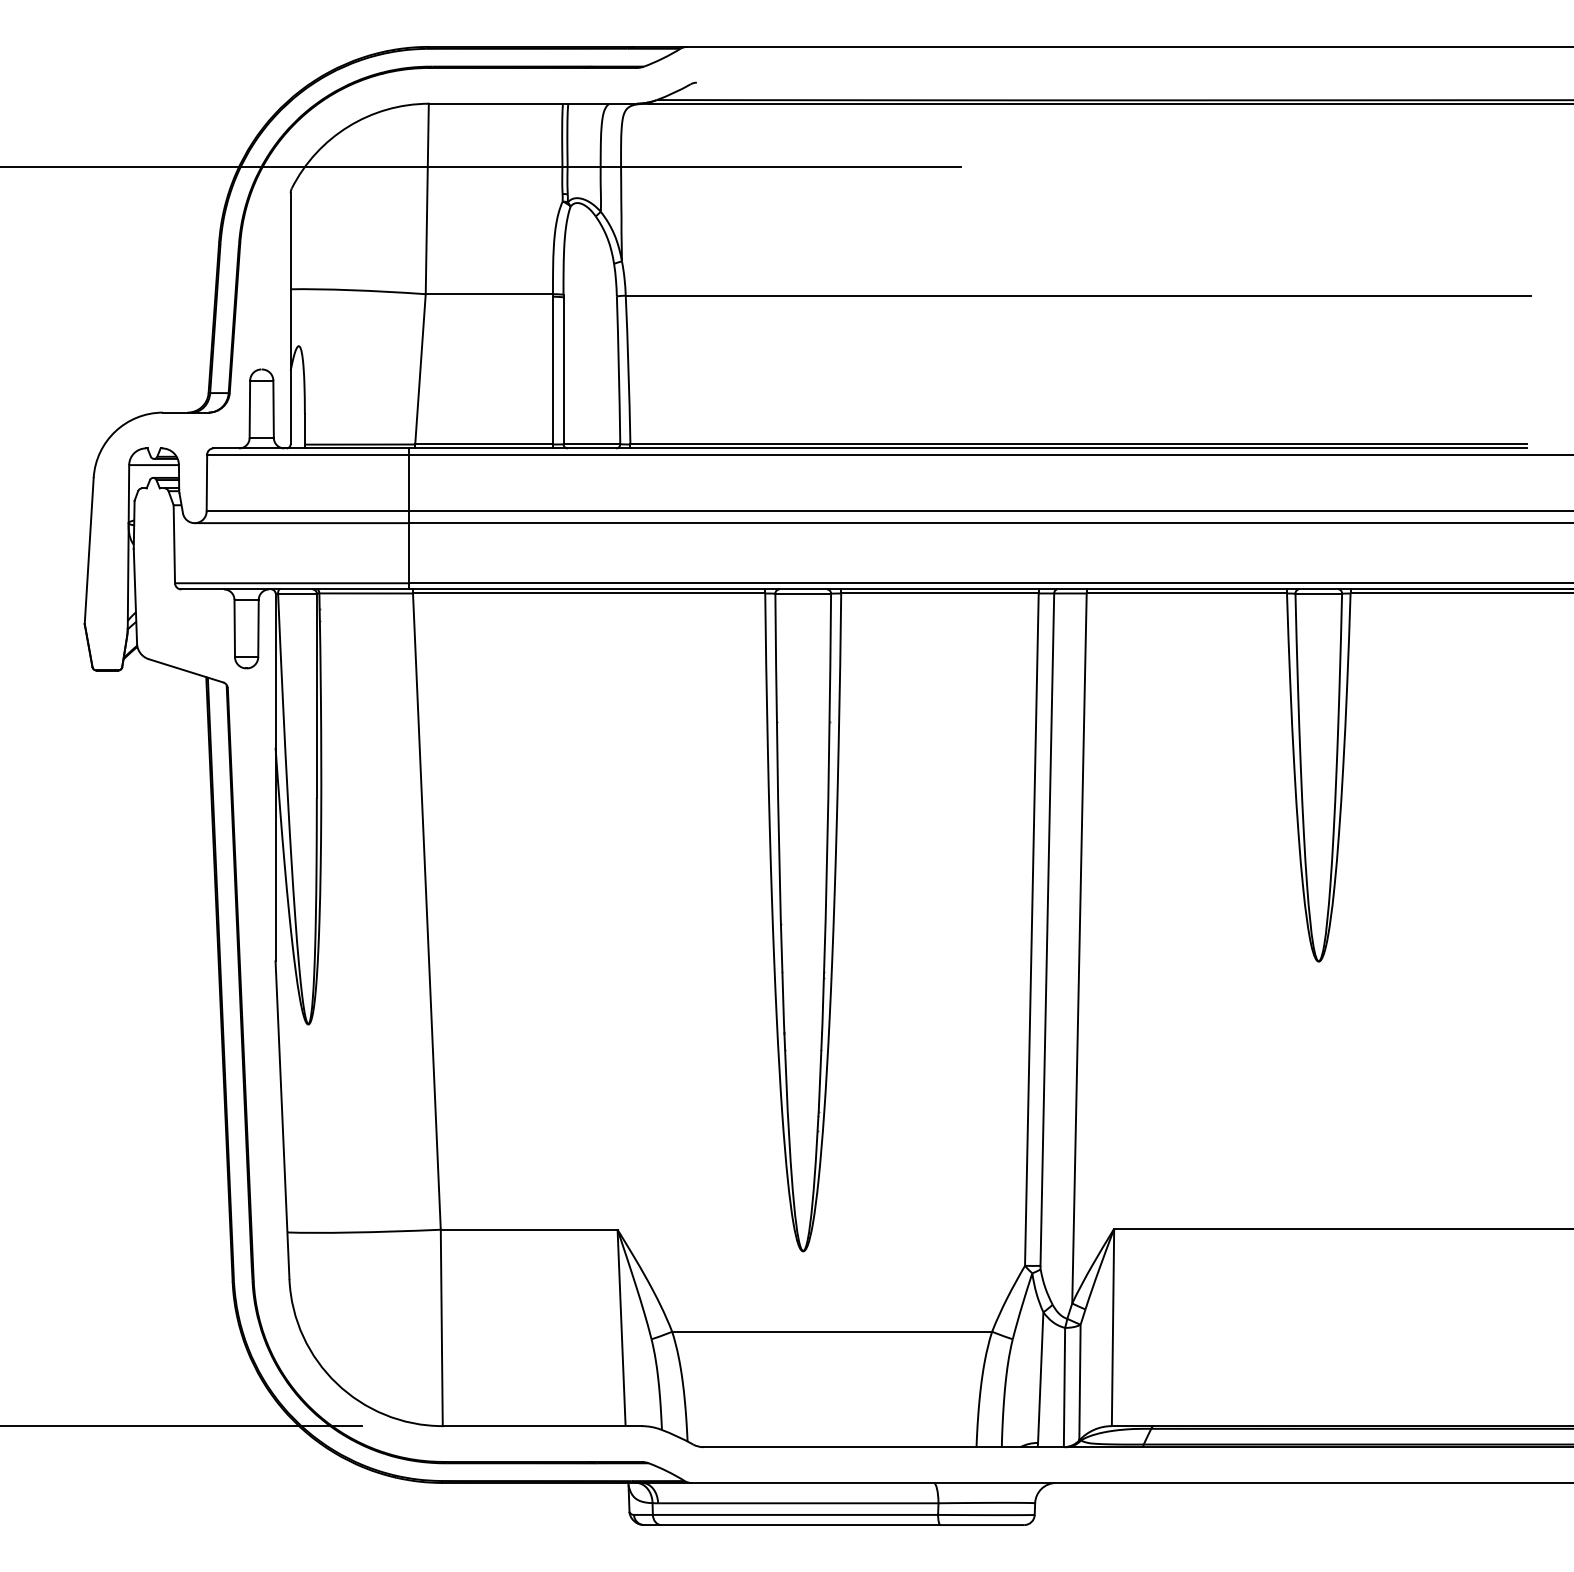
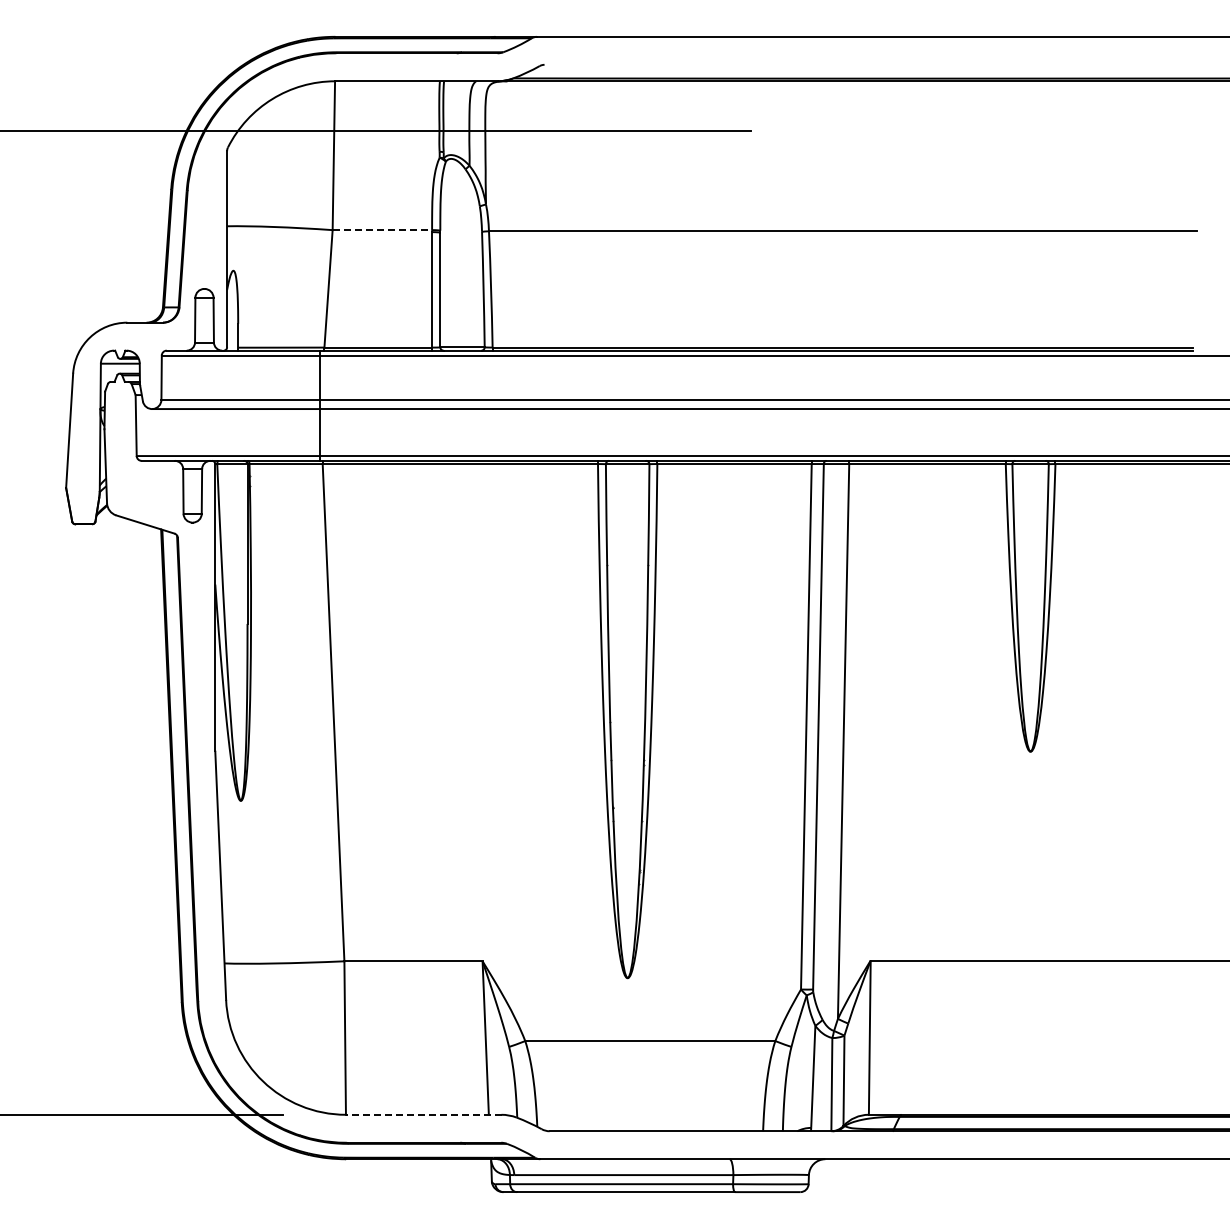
line: (489, 294) -> (382, 230), solid -> dashed
line: (541, 1425) -> (423, 1114), solid -> dashed

